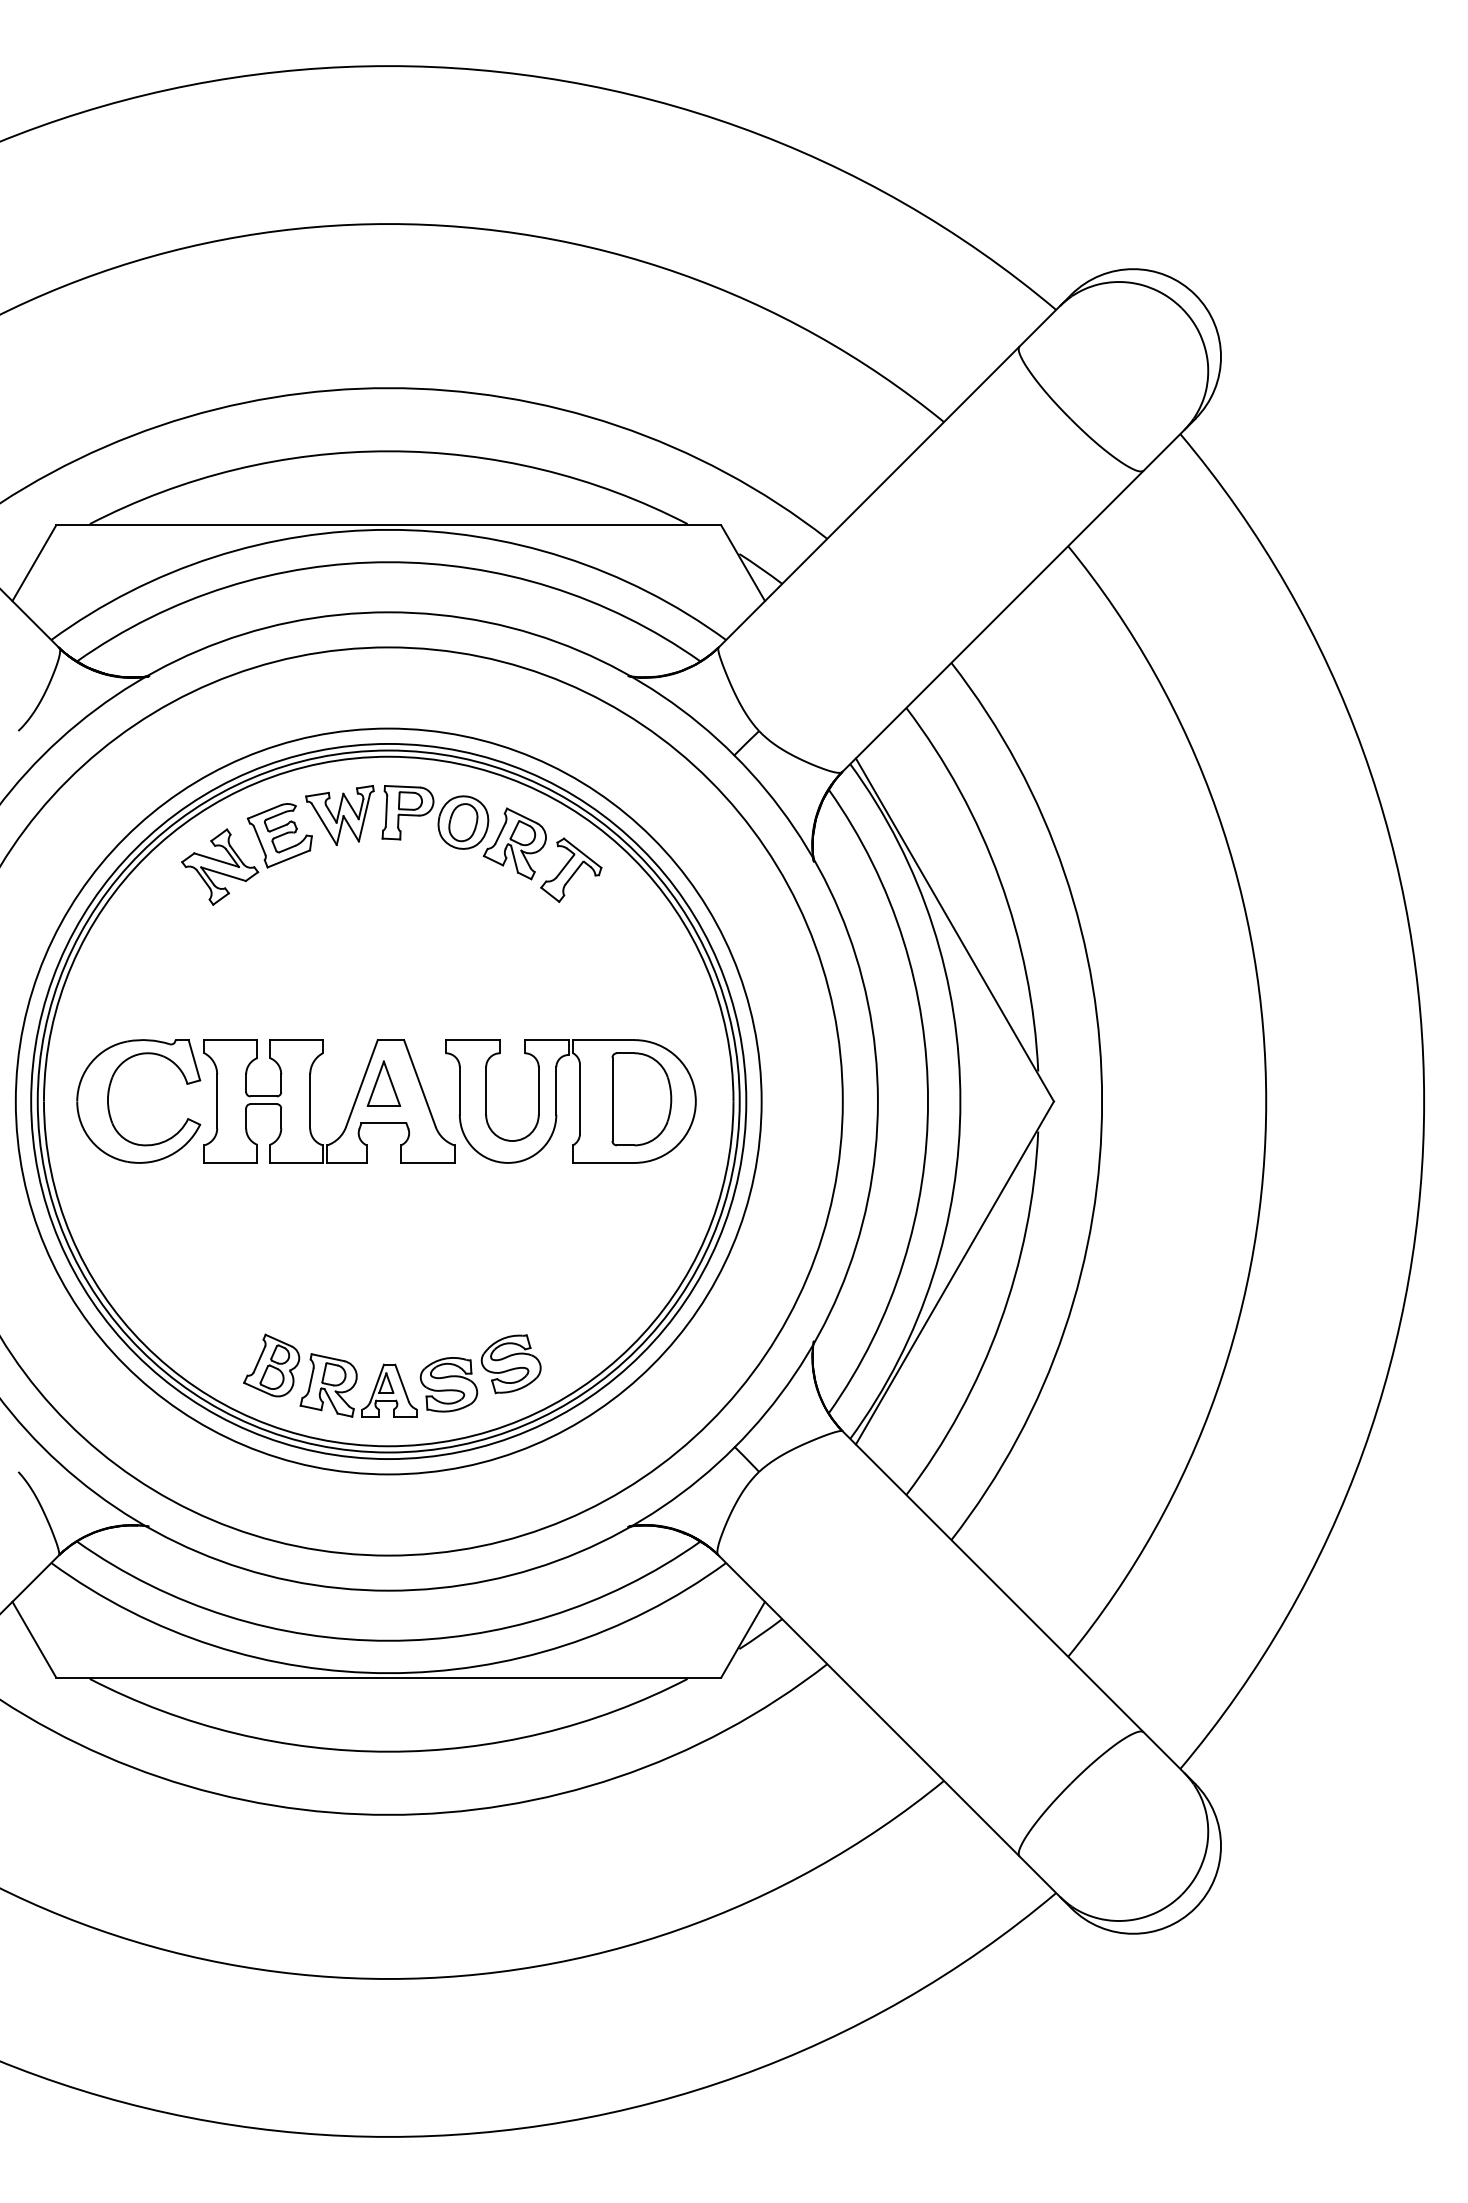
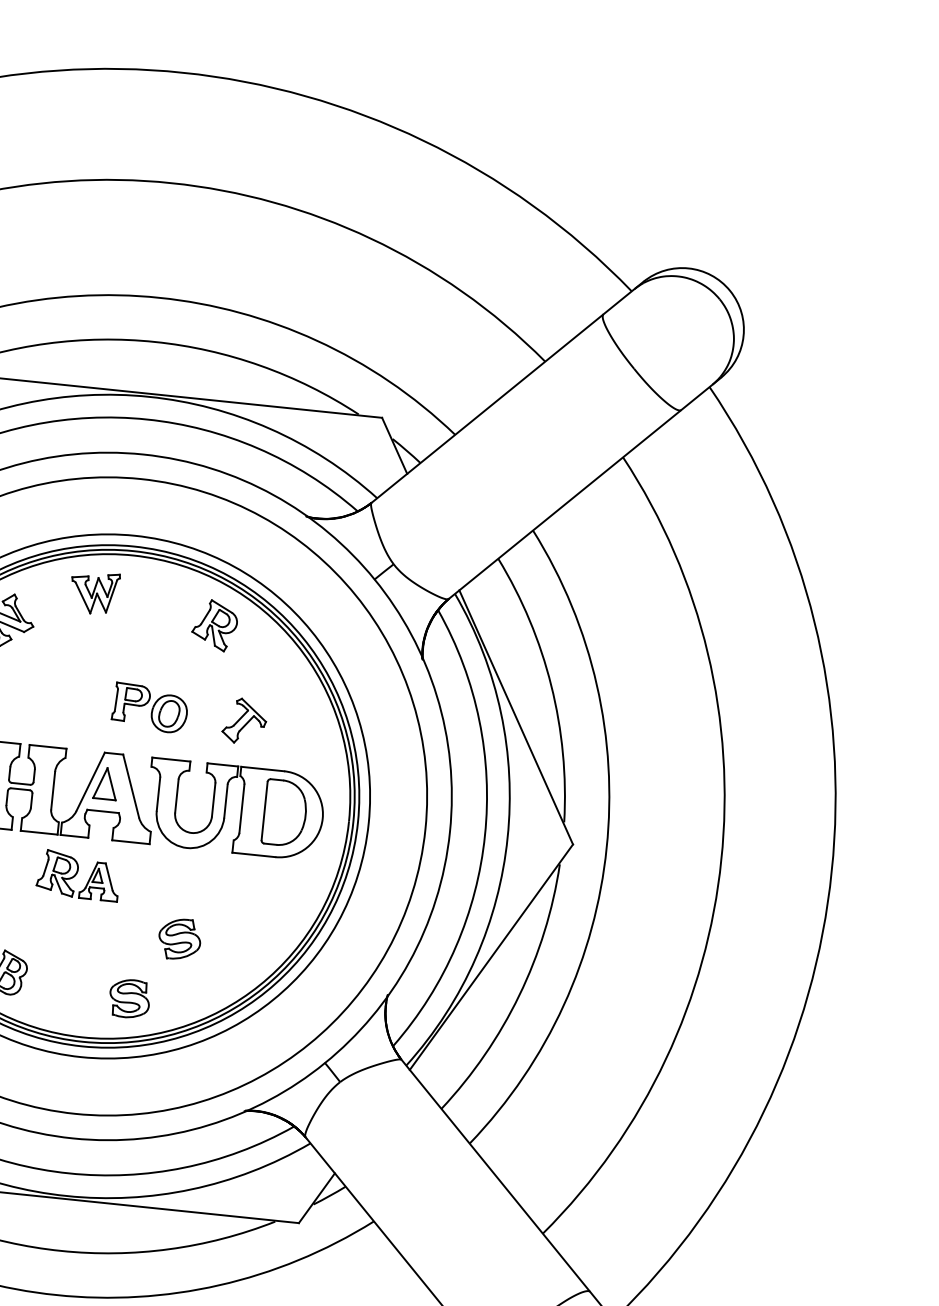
part: (435, 817) -> (150, 708), moved
part: (279, 835) -> (50, 602), removed
part: (571, 869) -> (244, 720), moved
part: (510, 1364) -> (179, 939), moved
part: (358, 1385) -> (78, 875), moved

